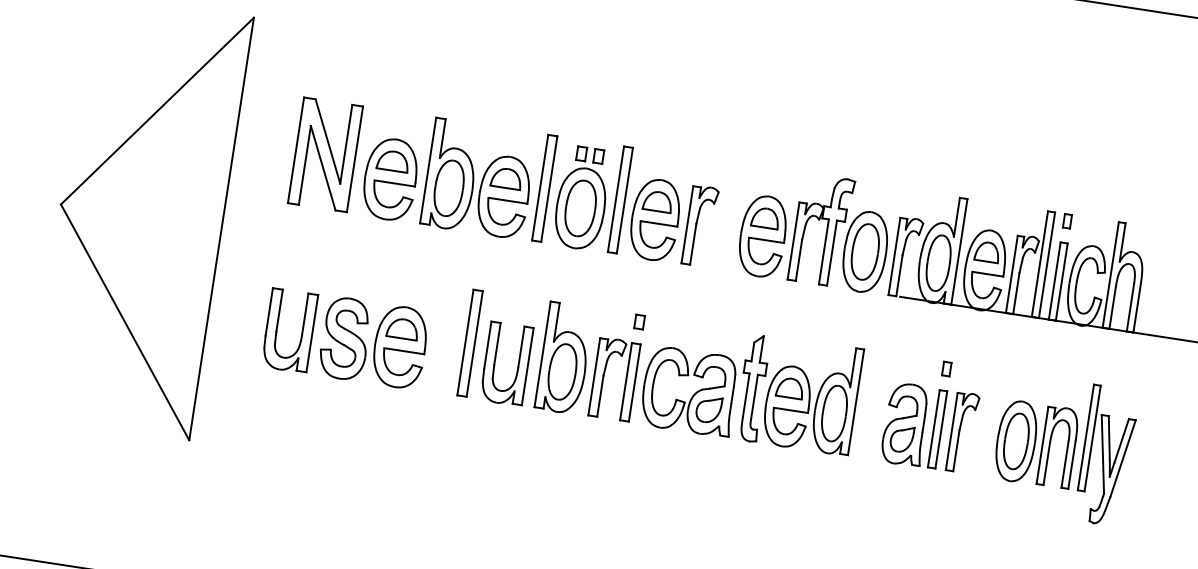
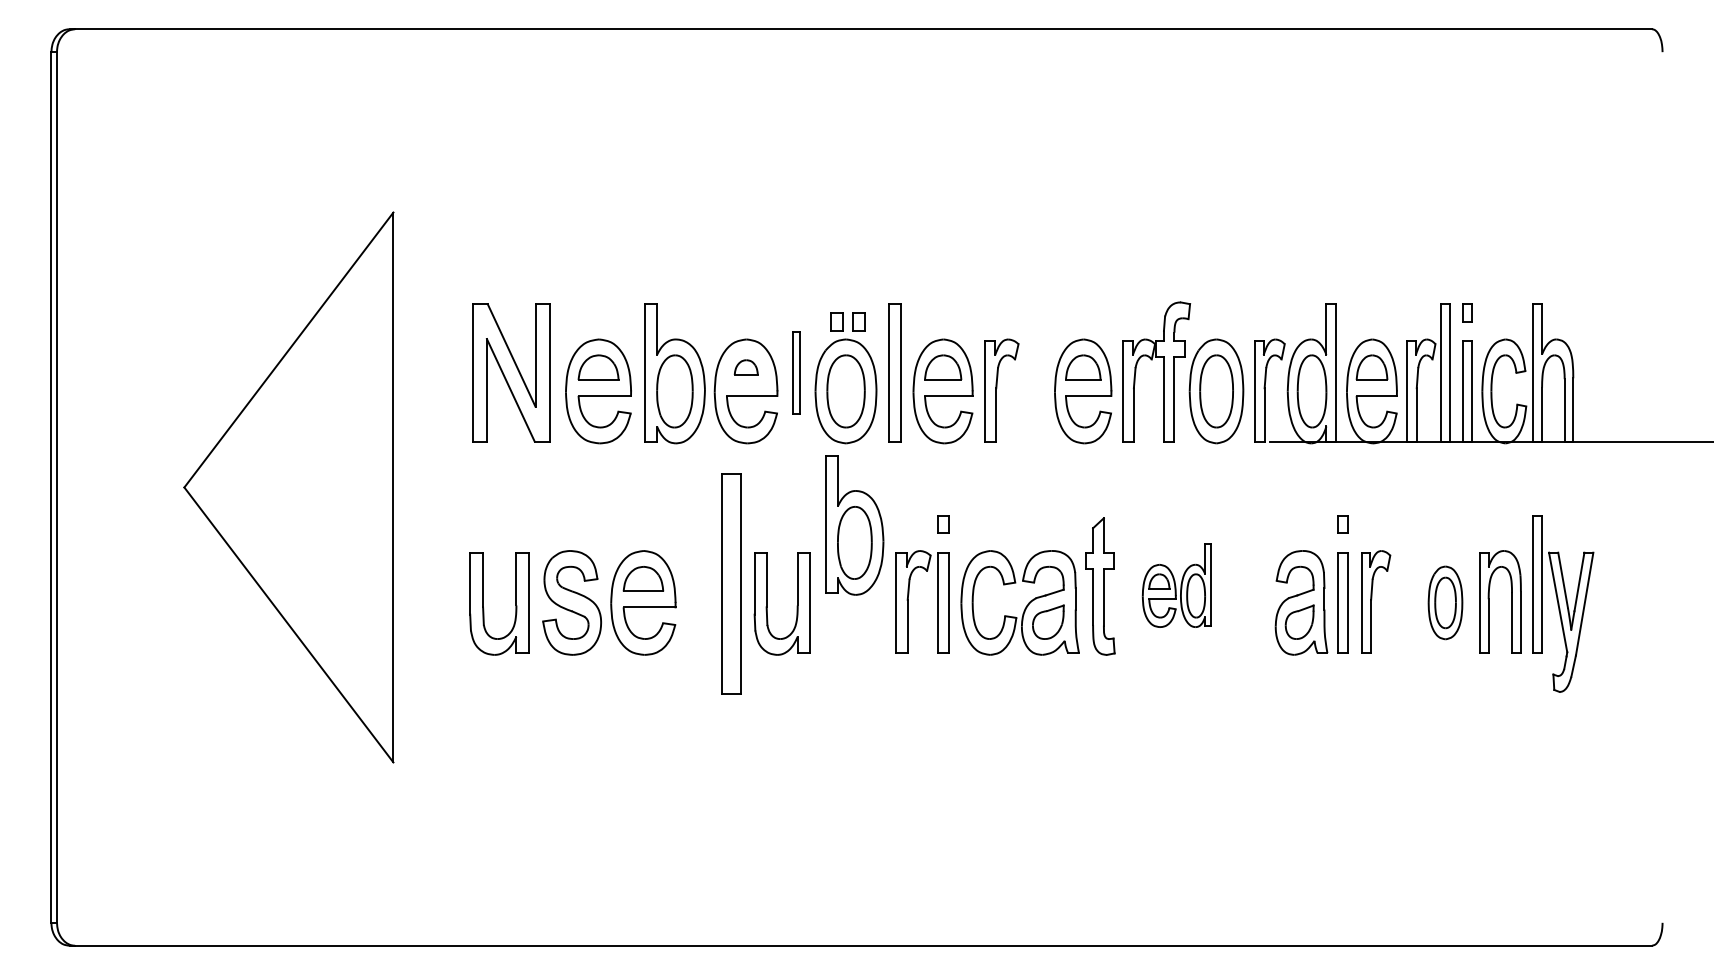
part: (506, 178) -> (746, 367), size x0.6
part: (544, 188) -> (796, 372), size x0.6
part: (469, 343) -> (731, 584), size x1.6
part: (564, 358) -> (854, 525), moved
part: (811, 396) -> (1176, 585), size x0.6
part: (1016, 441) -> (1445, 602), size x0.7

